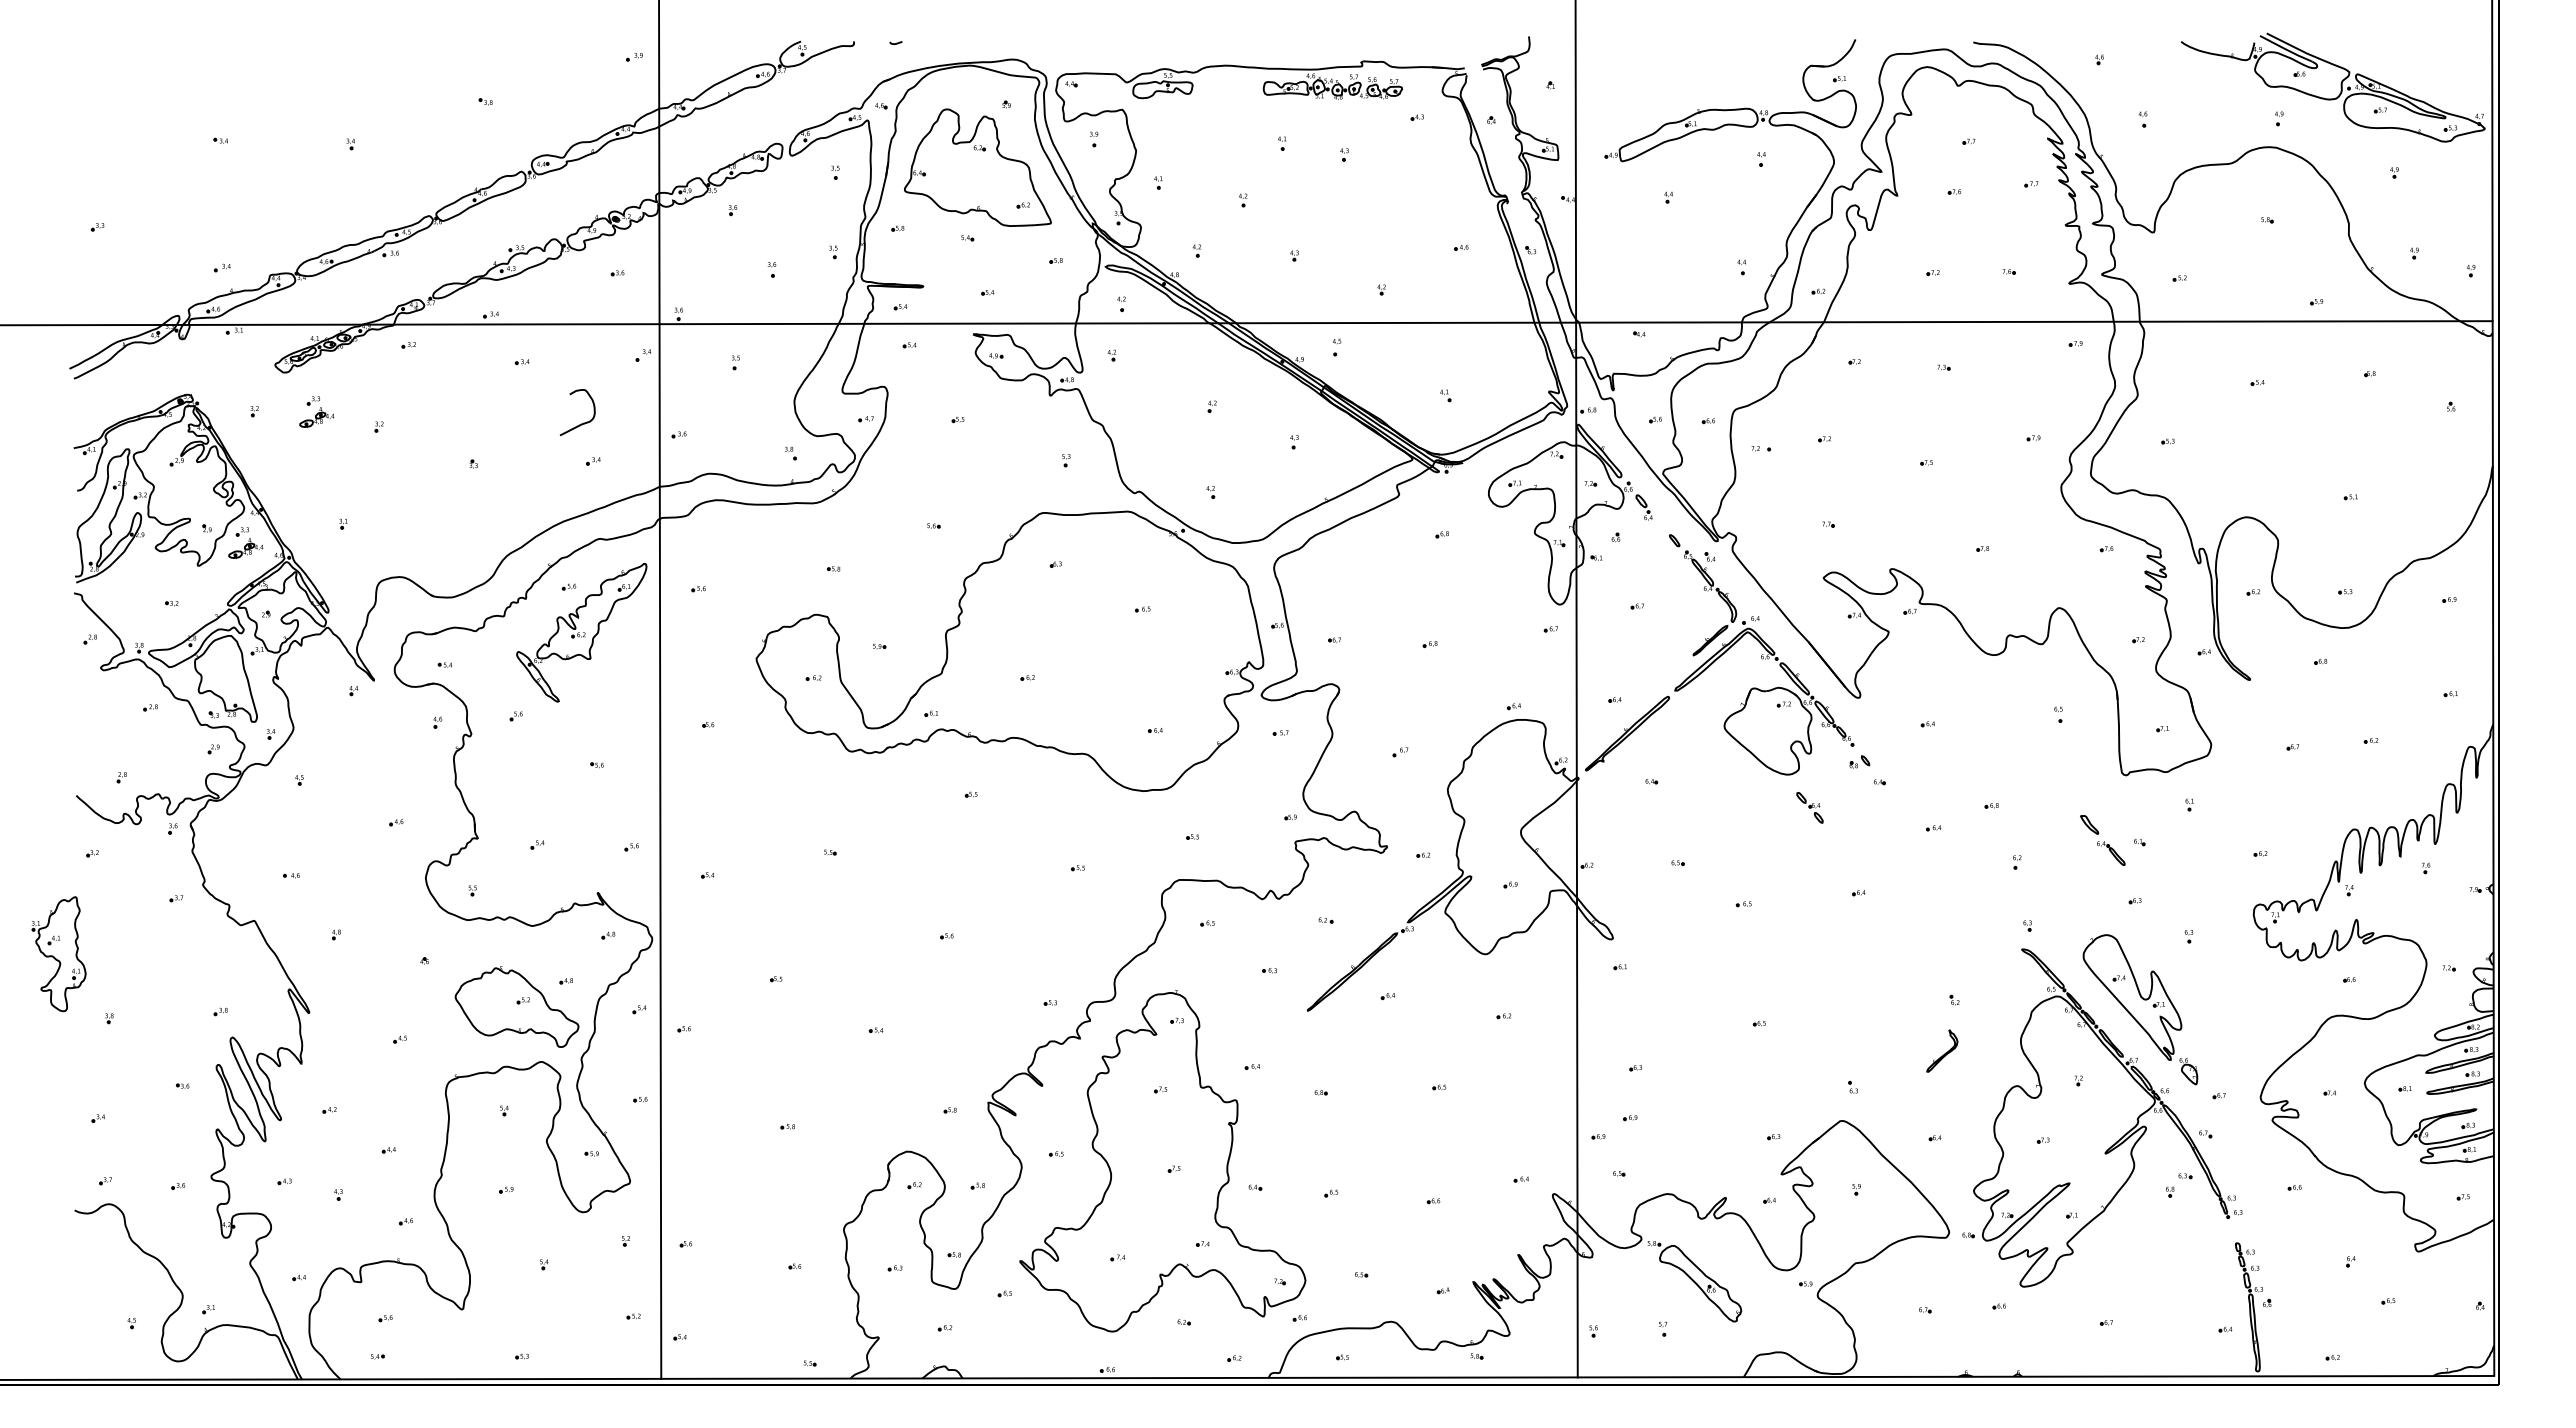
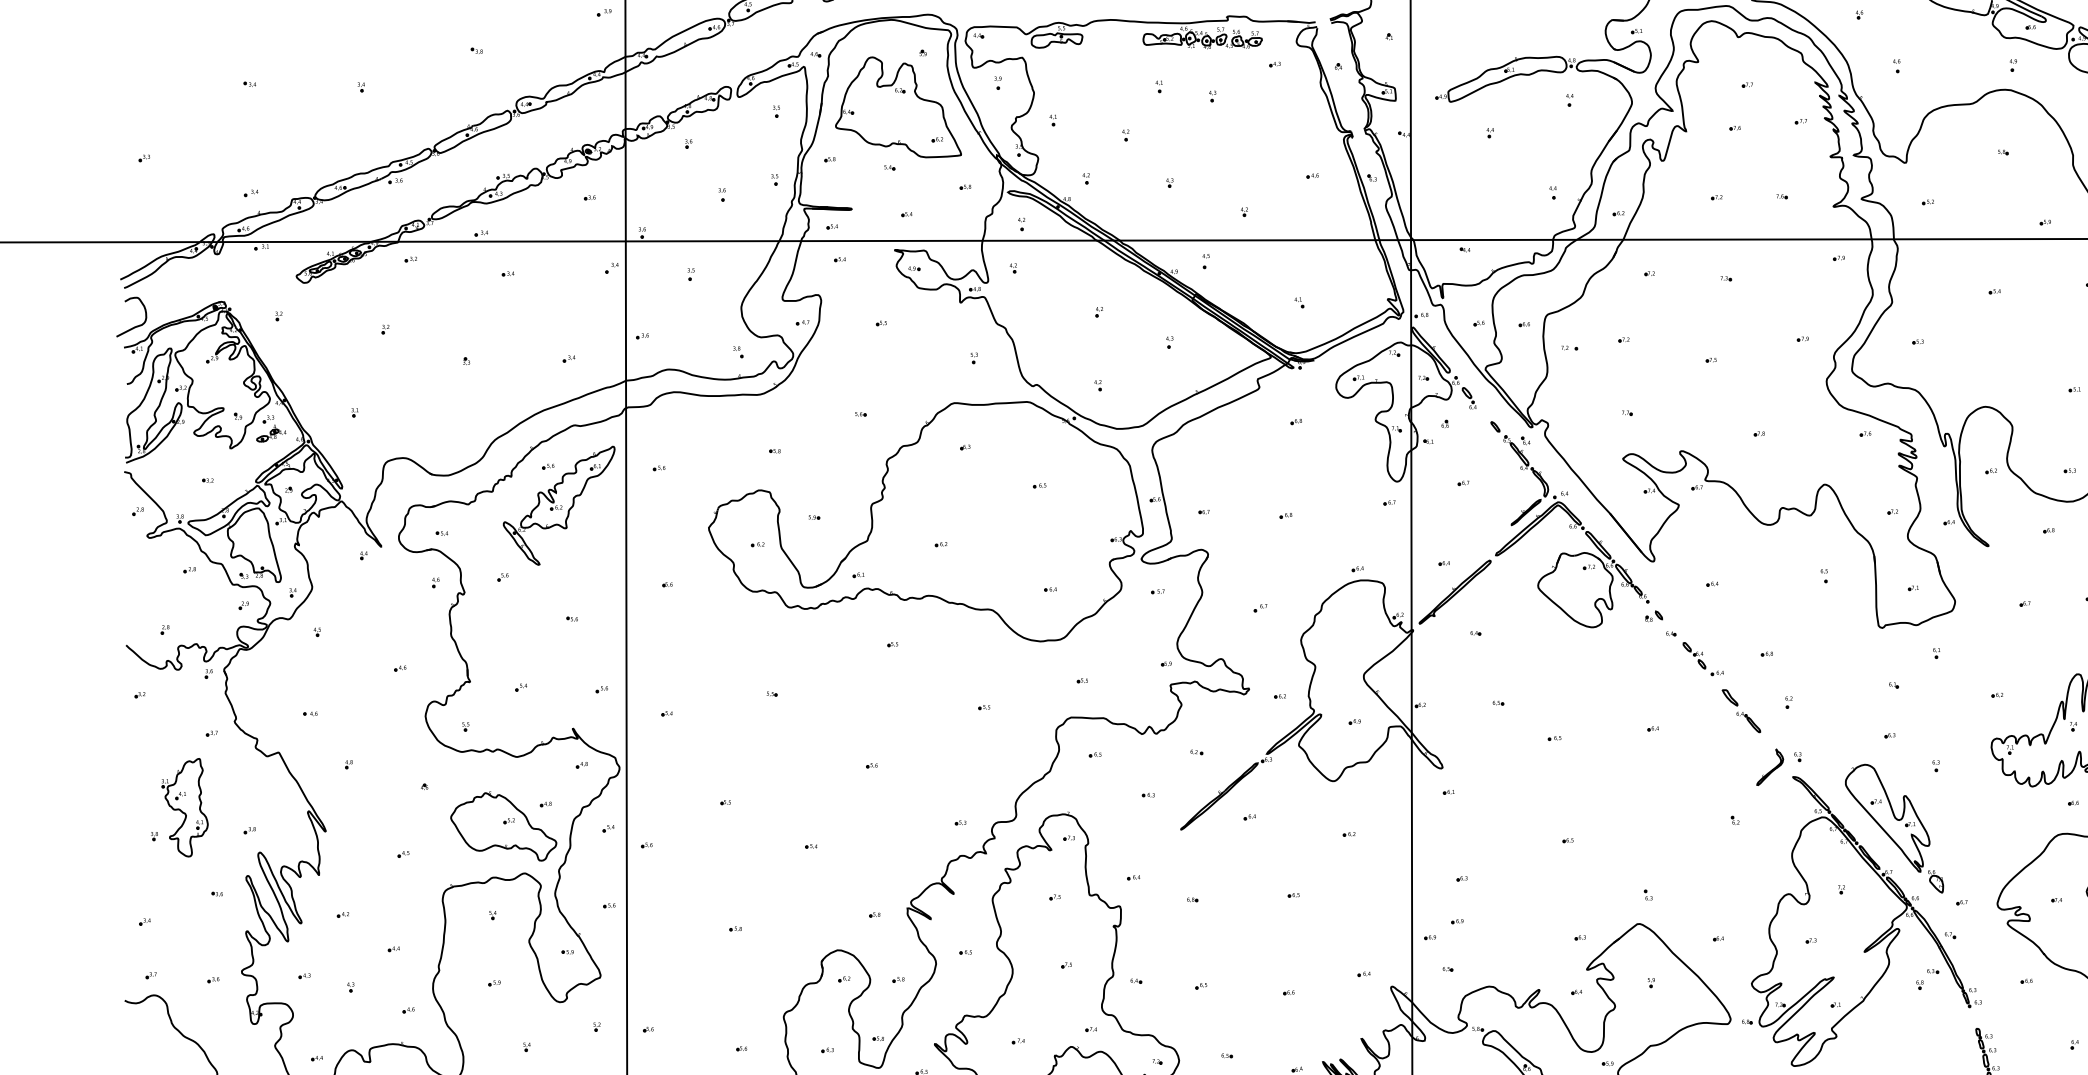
part: (316, 411) -> (331, 316), removed
curve: (583, 422) -> (136, 325), moved
part: (1809, 807) -> (1694, 655), moved
part: (2102, 840) -> (1741, 711), moved
part: (58, 954) -> (184, 807), moved
part: (1942, 1050) -> (1770, 766), moved

